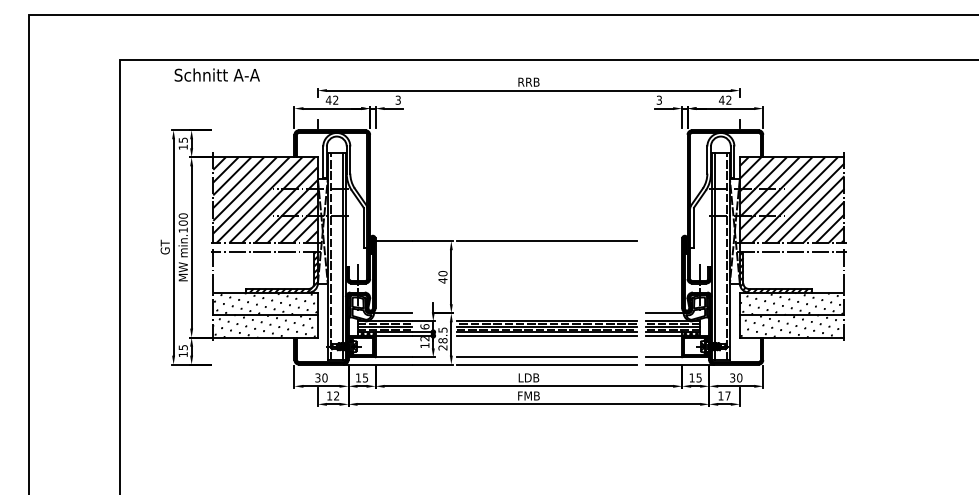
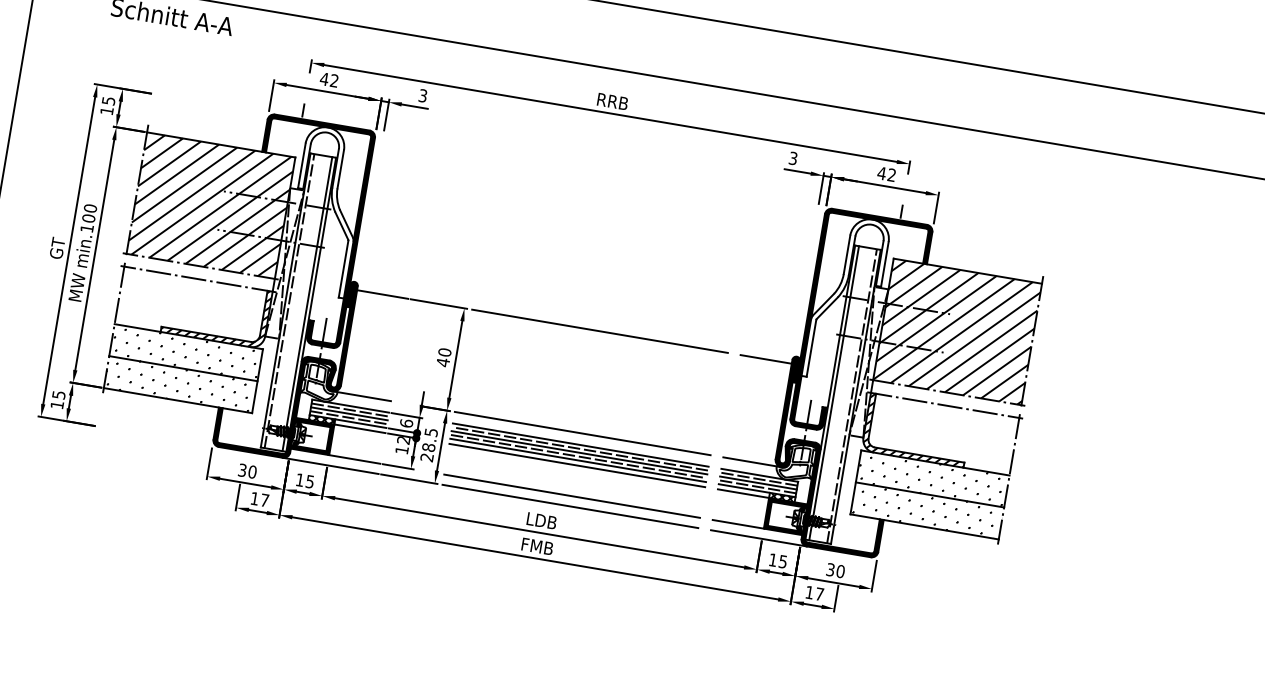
line: (664, 241) -> (766, 359), added
line: (546, 313) -> (582, 433), added
text: (336, 395) -> (264, 499), 12 -> 17

